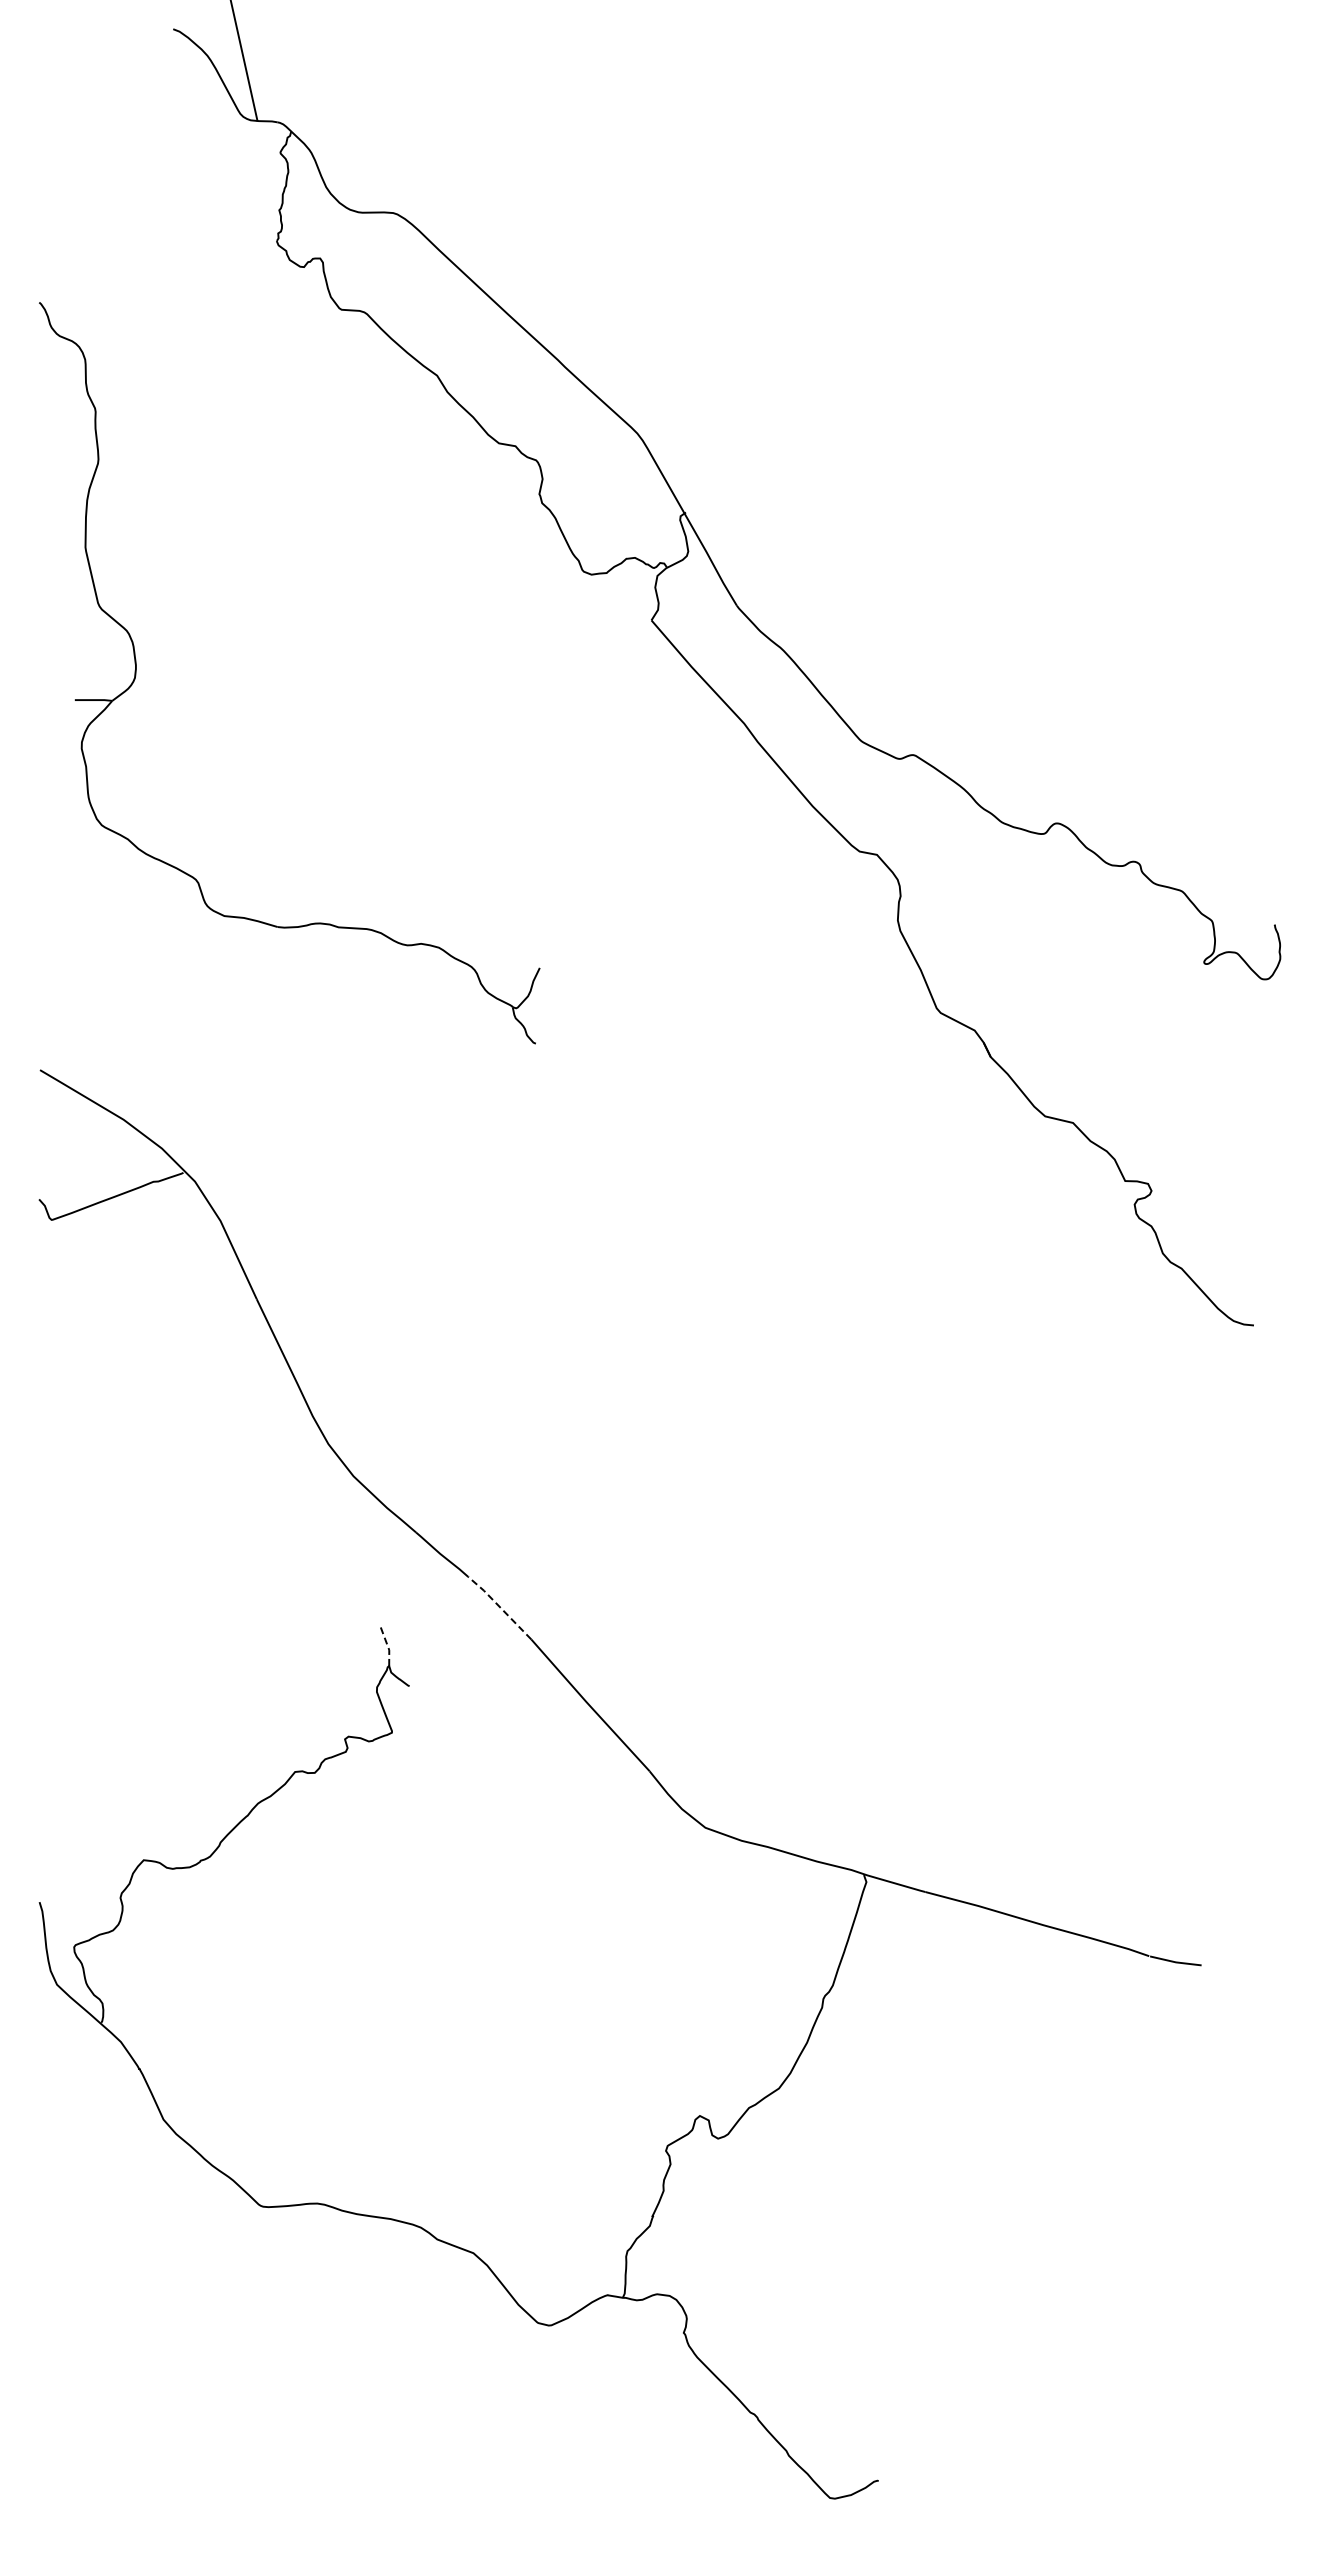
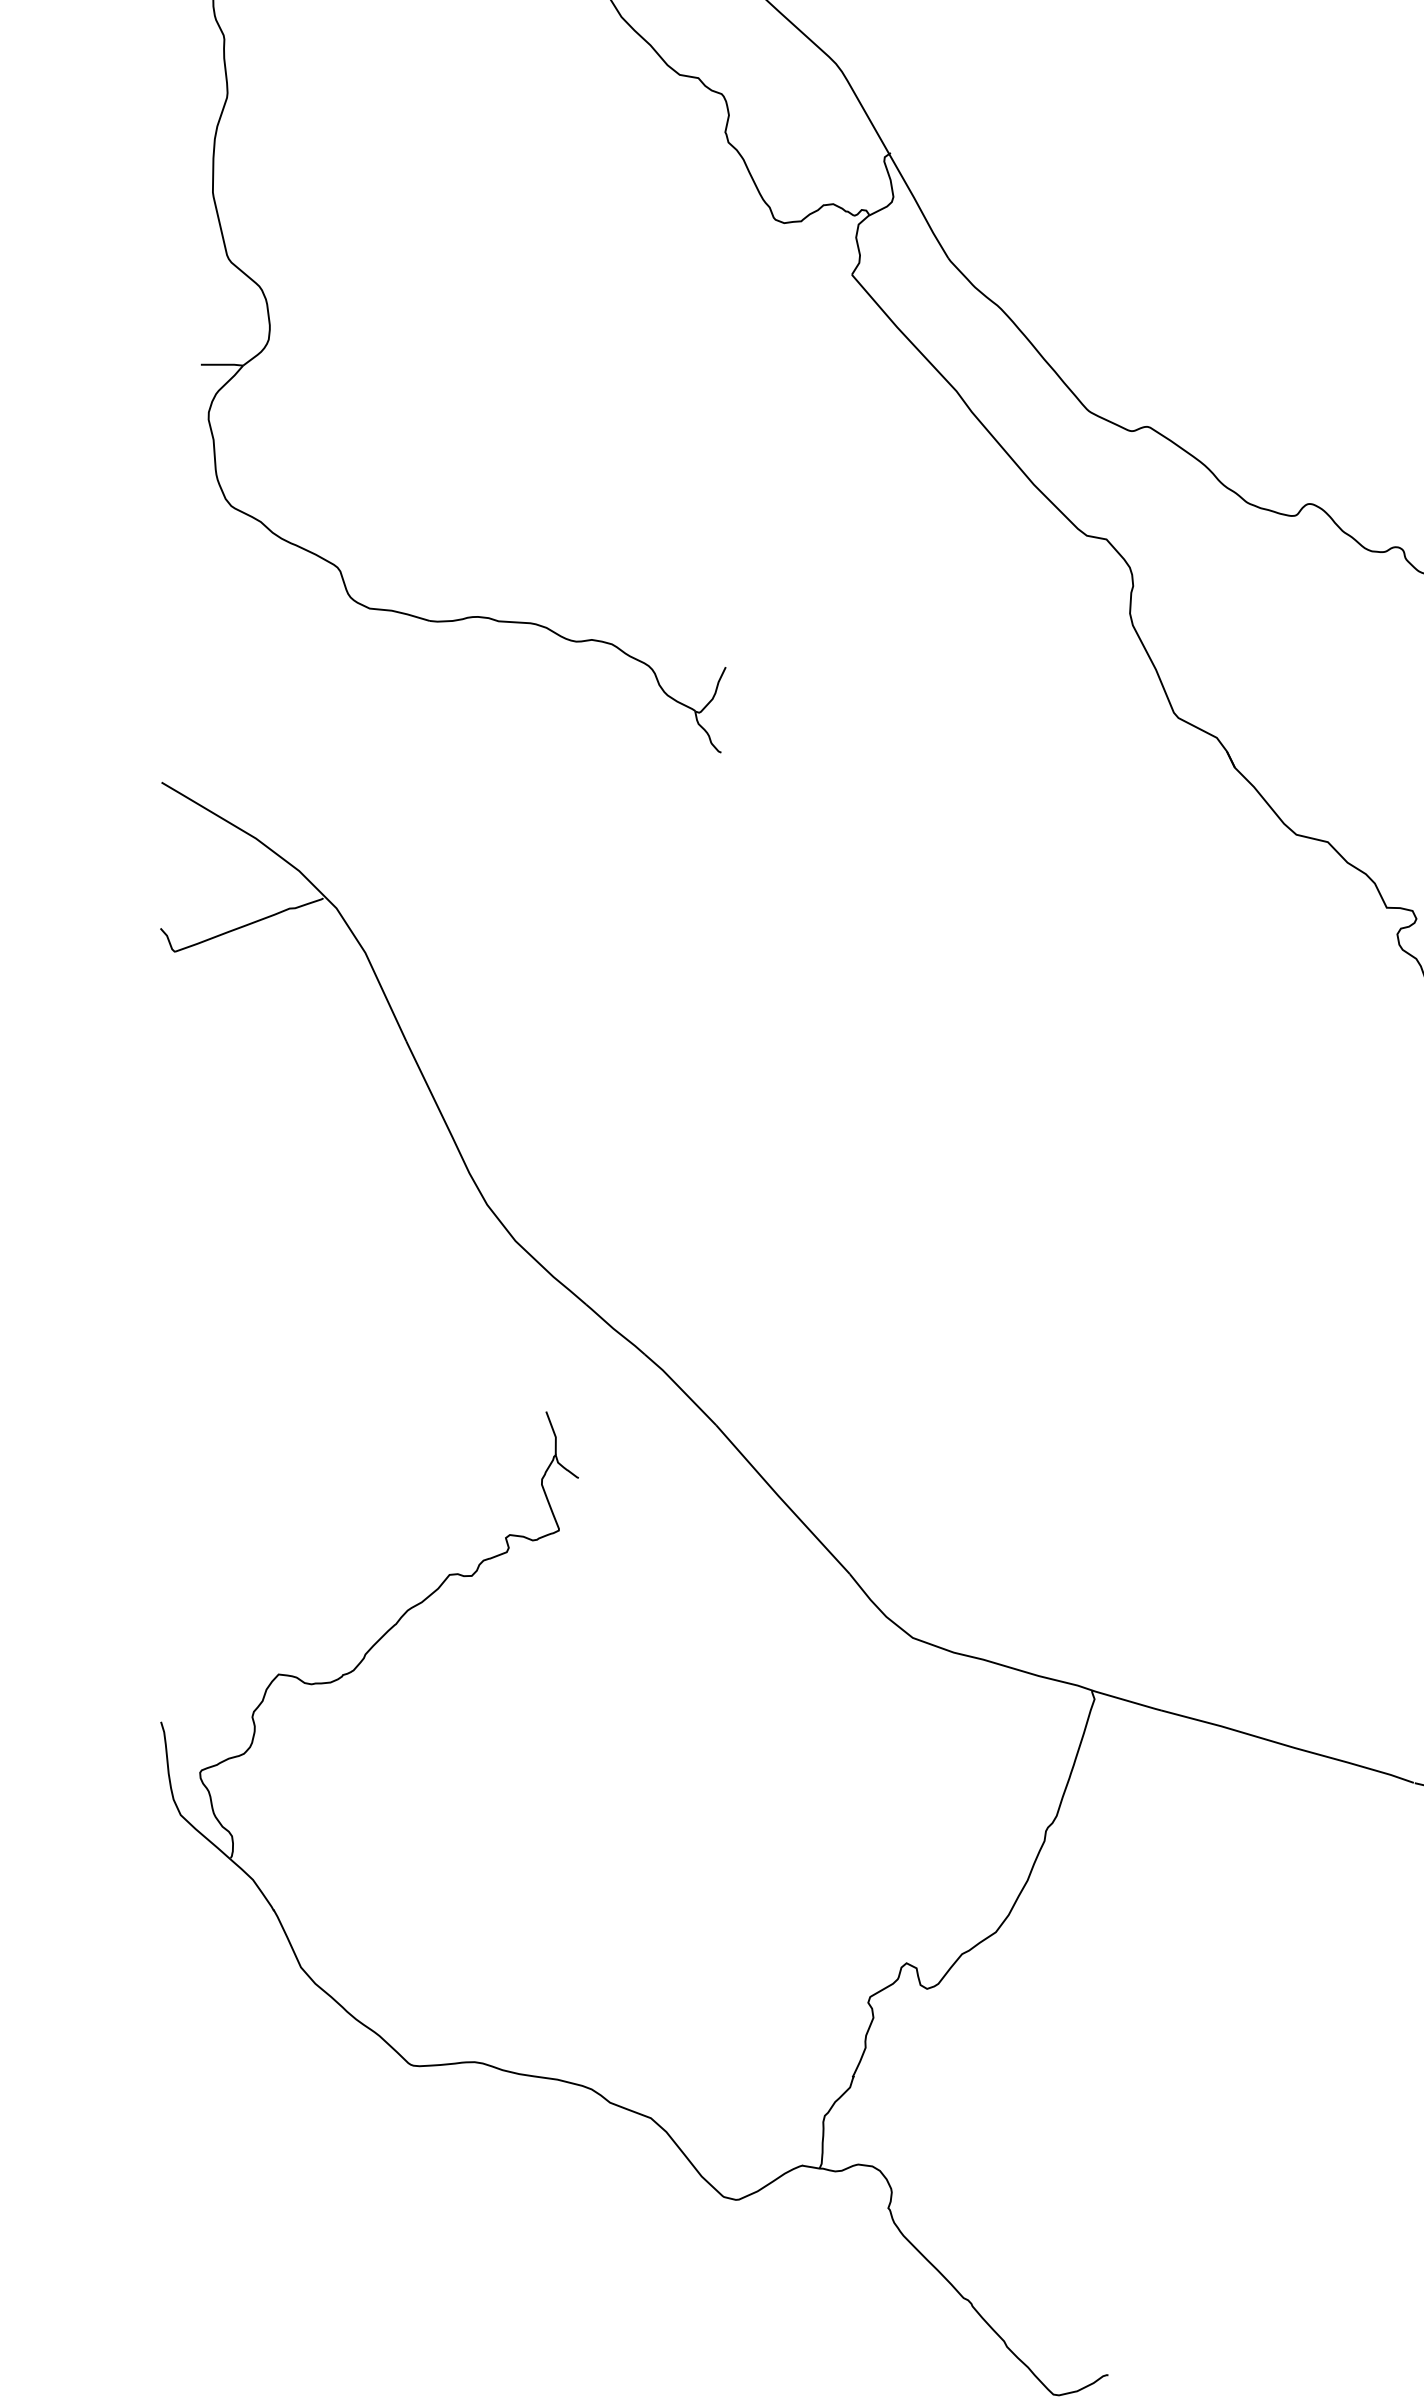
line: (499, 1606) -> (680, 1388), dashed -> solid
line: (387, 1646) -> (553, 1433), dashed -> solid

